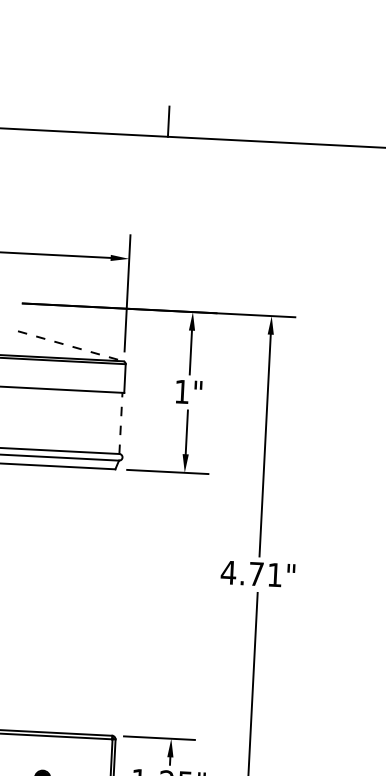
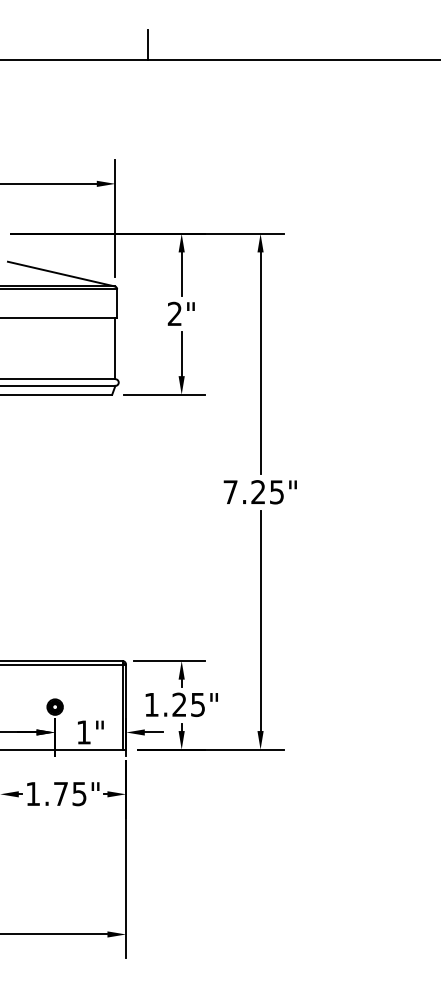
line: (70, 346) -> (61, 274), dashed -> solid
text: (181, 391) -> (174, 313), 1" -> 2"
line: (121, 423) -> (115, 348), dashed -> solid
text: (250, 574) -> (252, 492), 4.71" -> 7.25"

